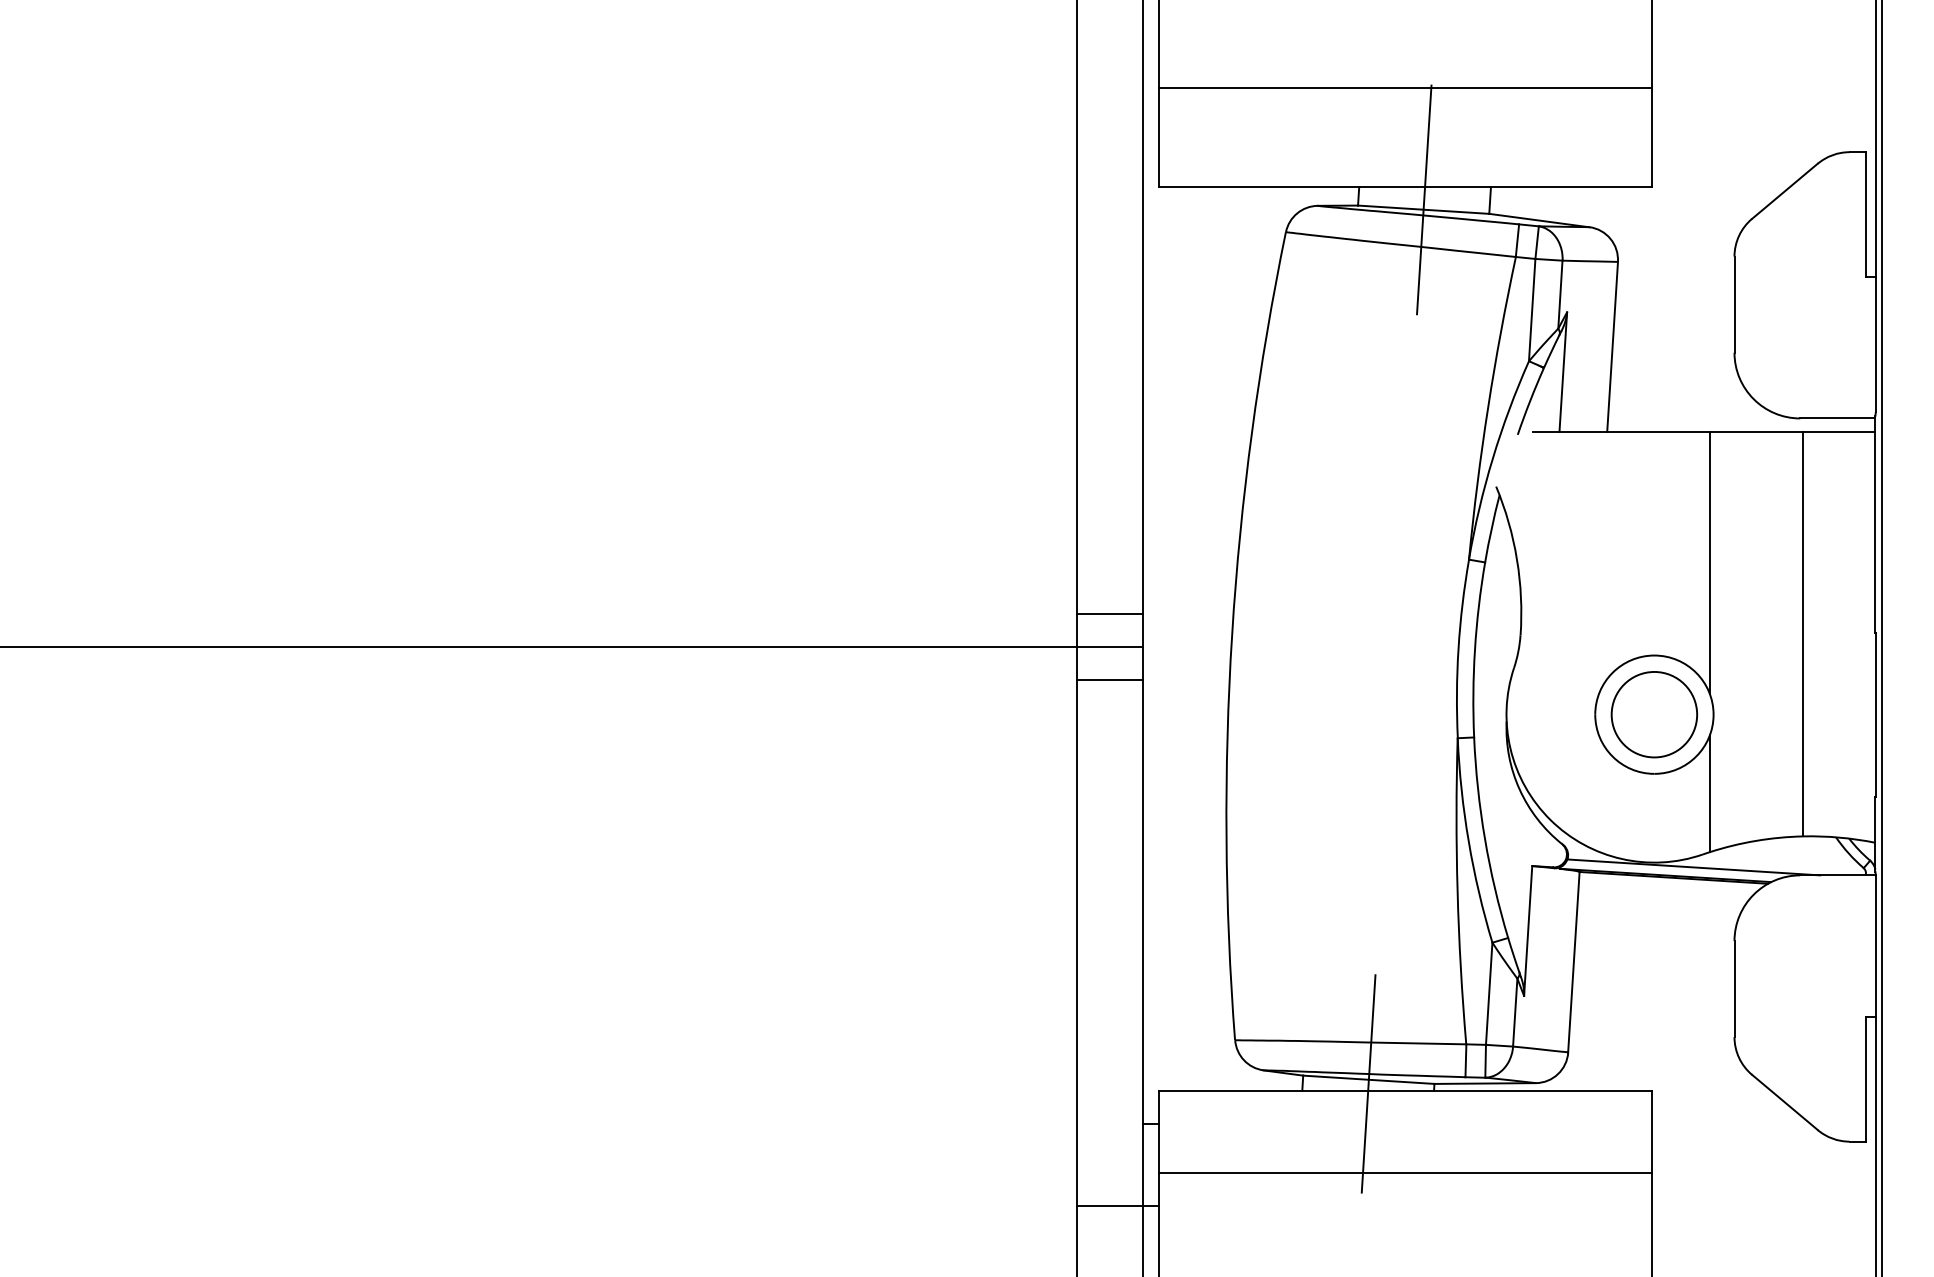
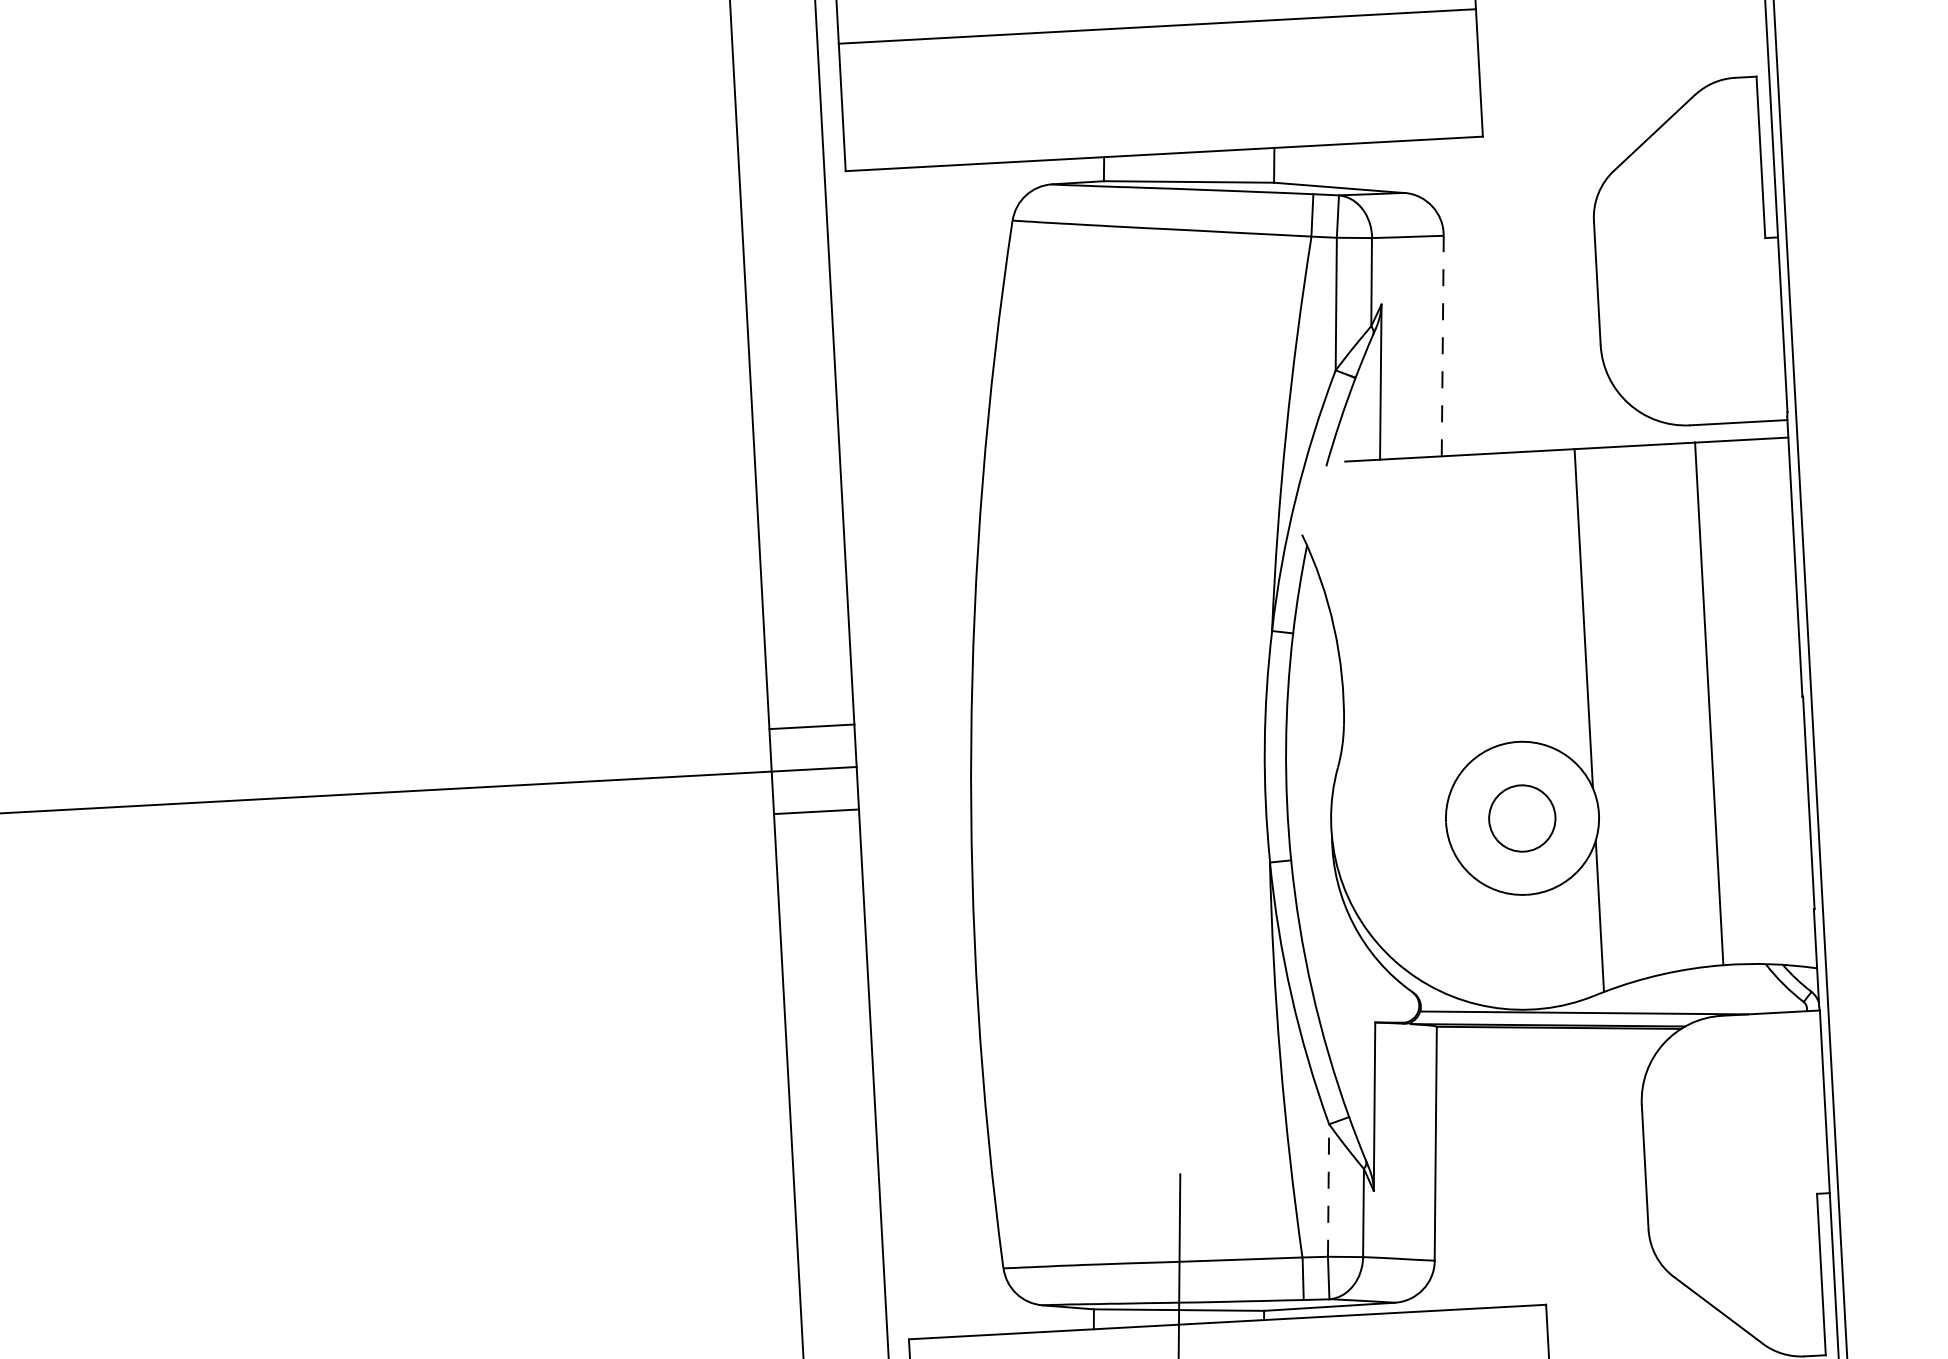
line: (1423, 199) -> (1188, 168), removed
line: (1612, 346) -> (1442, 345), solid -> dashed
circle: (1653, 714) -> (1521, 818), size x0.6
line: (1489, 993) -> (1328, 1190), solid -> dashed

